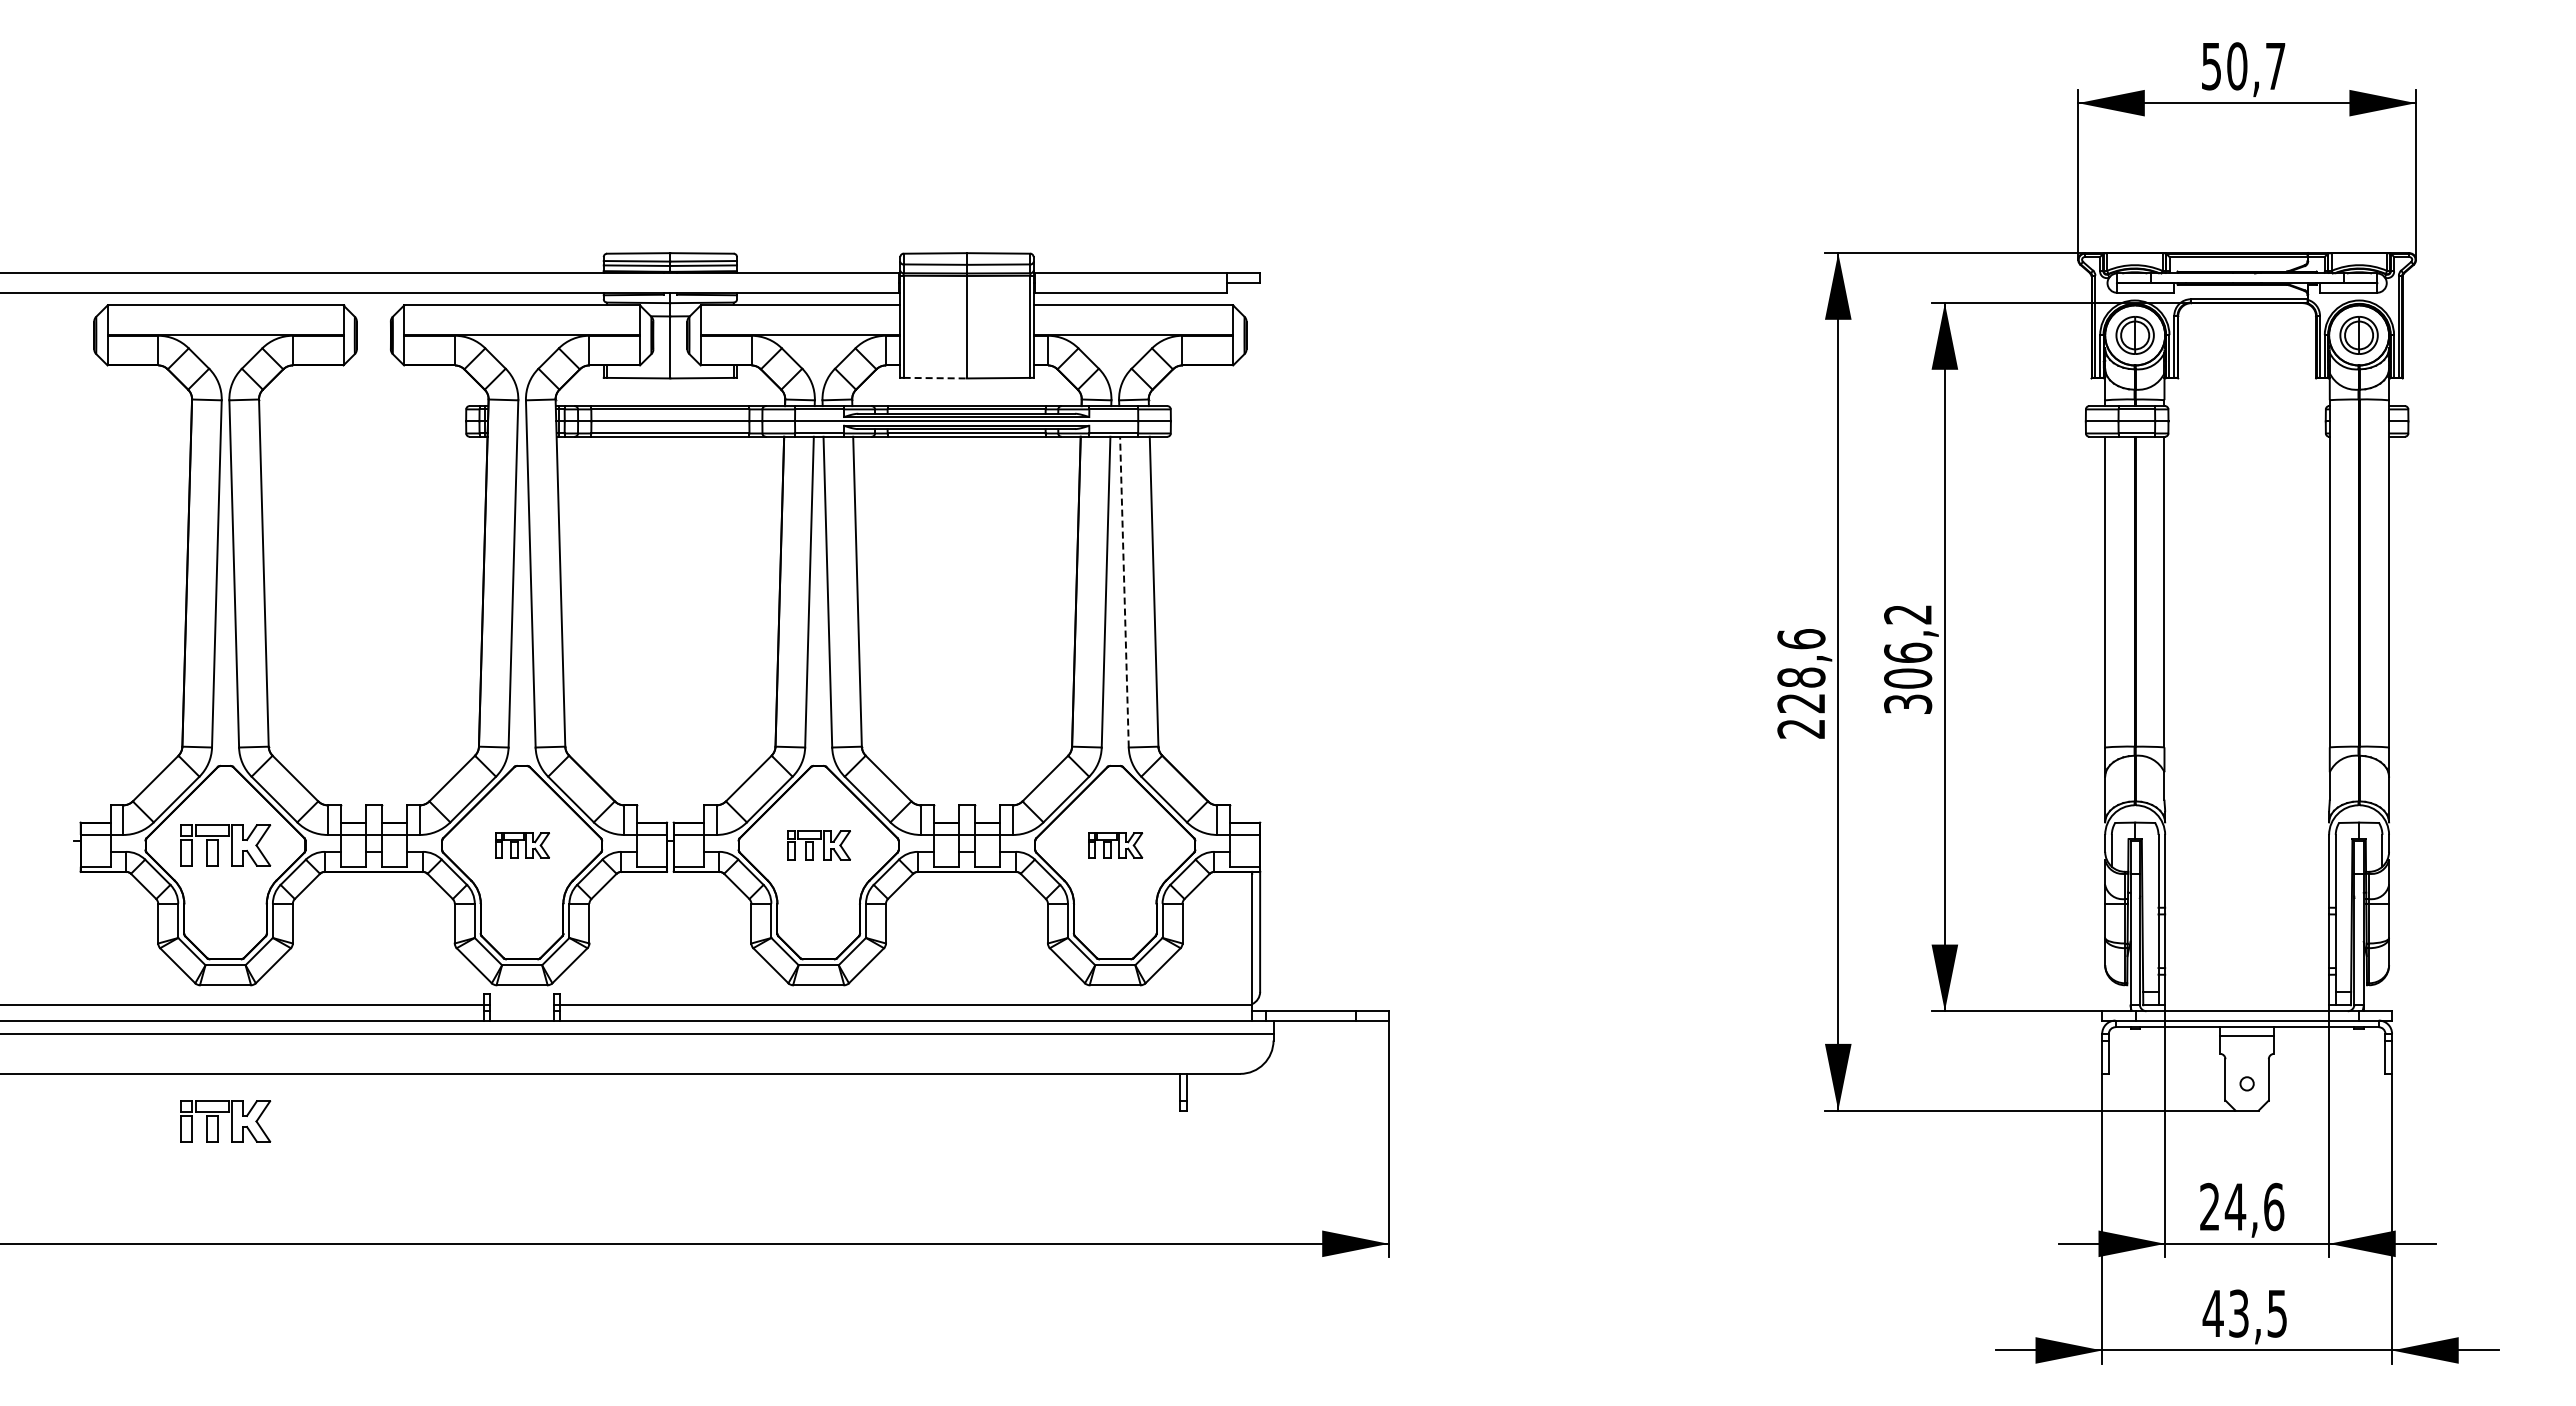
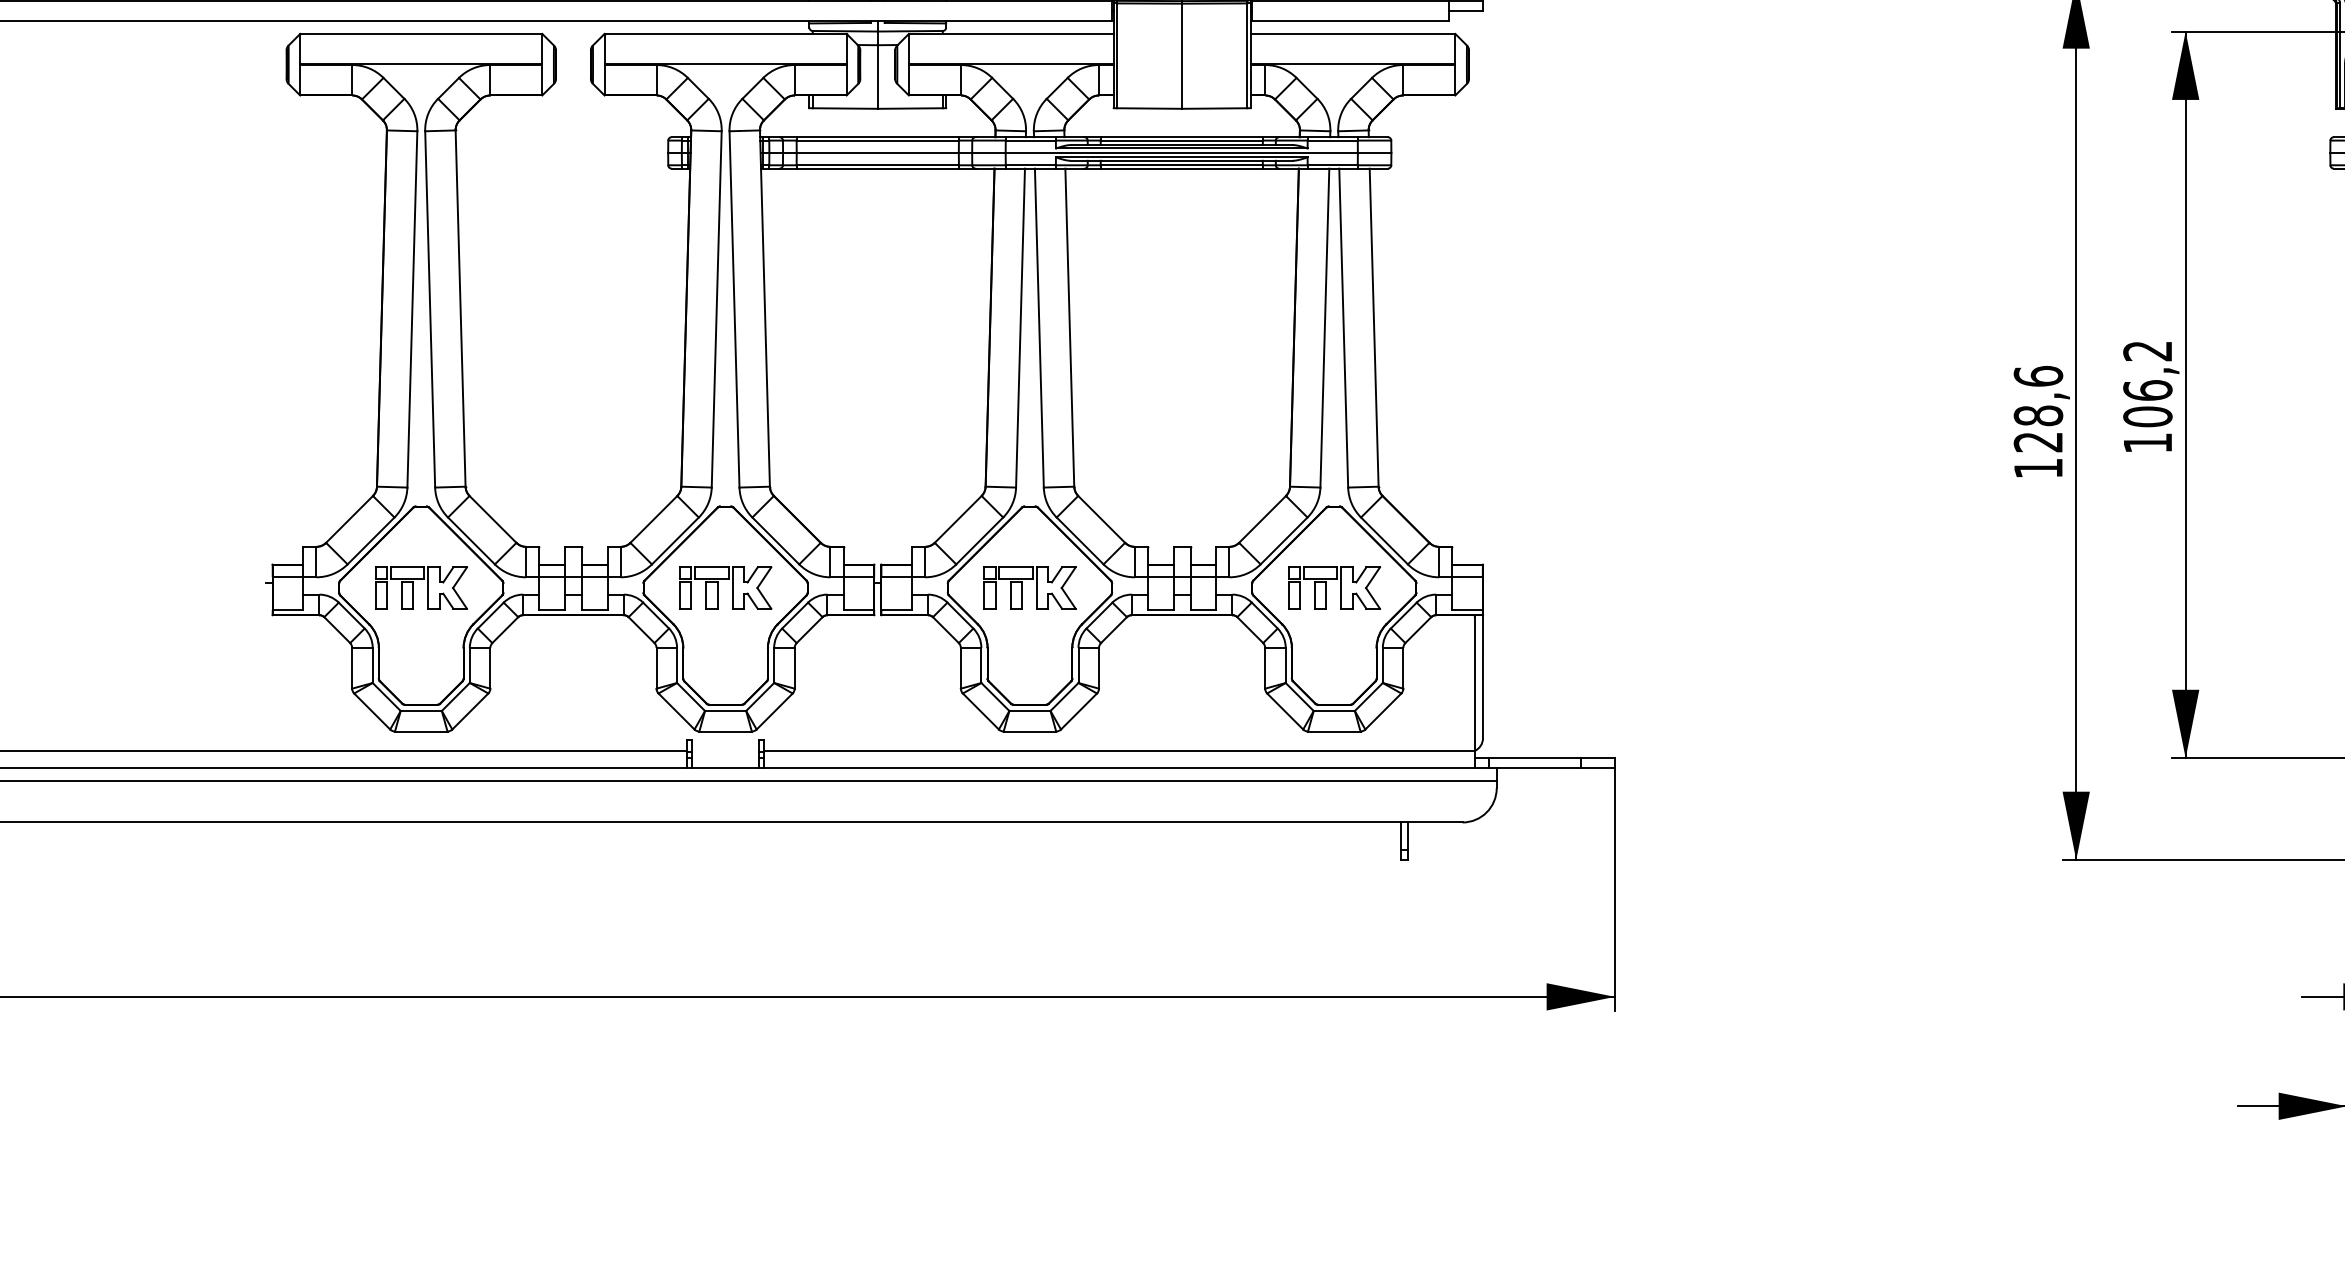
line: (935, 378) -> (1149, 108), dashed -> solid
line: (1124, 591) -> (1343, 327), dashed -> solid
text: (1908, 703) -> (2148, 442), 306,2 -> 106,2
text: (1800, 728) -> (2037, 468), 228,6 -> 128,6
part: (522, 845) -> (726, 588), size x1.67
part: (818, 845) -> (1029, 588), size x1.43
part: (1115, 845) -> (1334, 588), size x1.67
part: (225, 1121) -> (421, 871), removed

